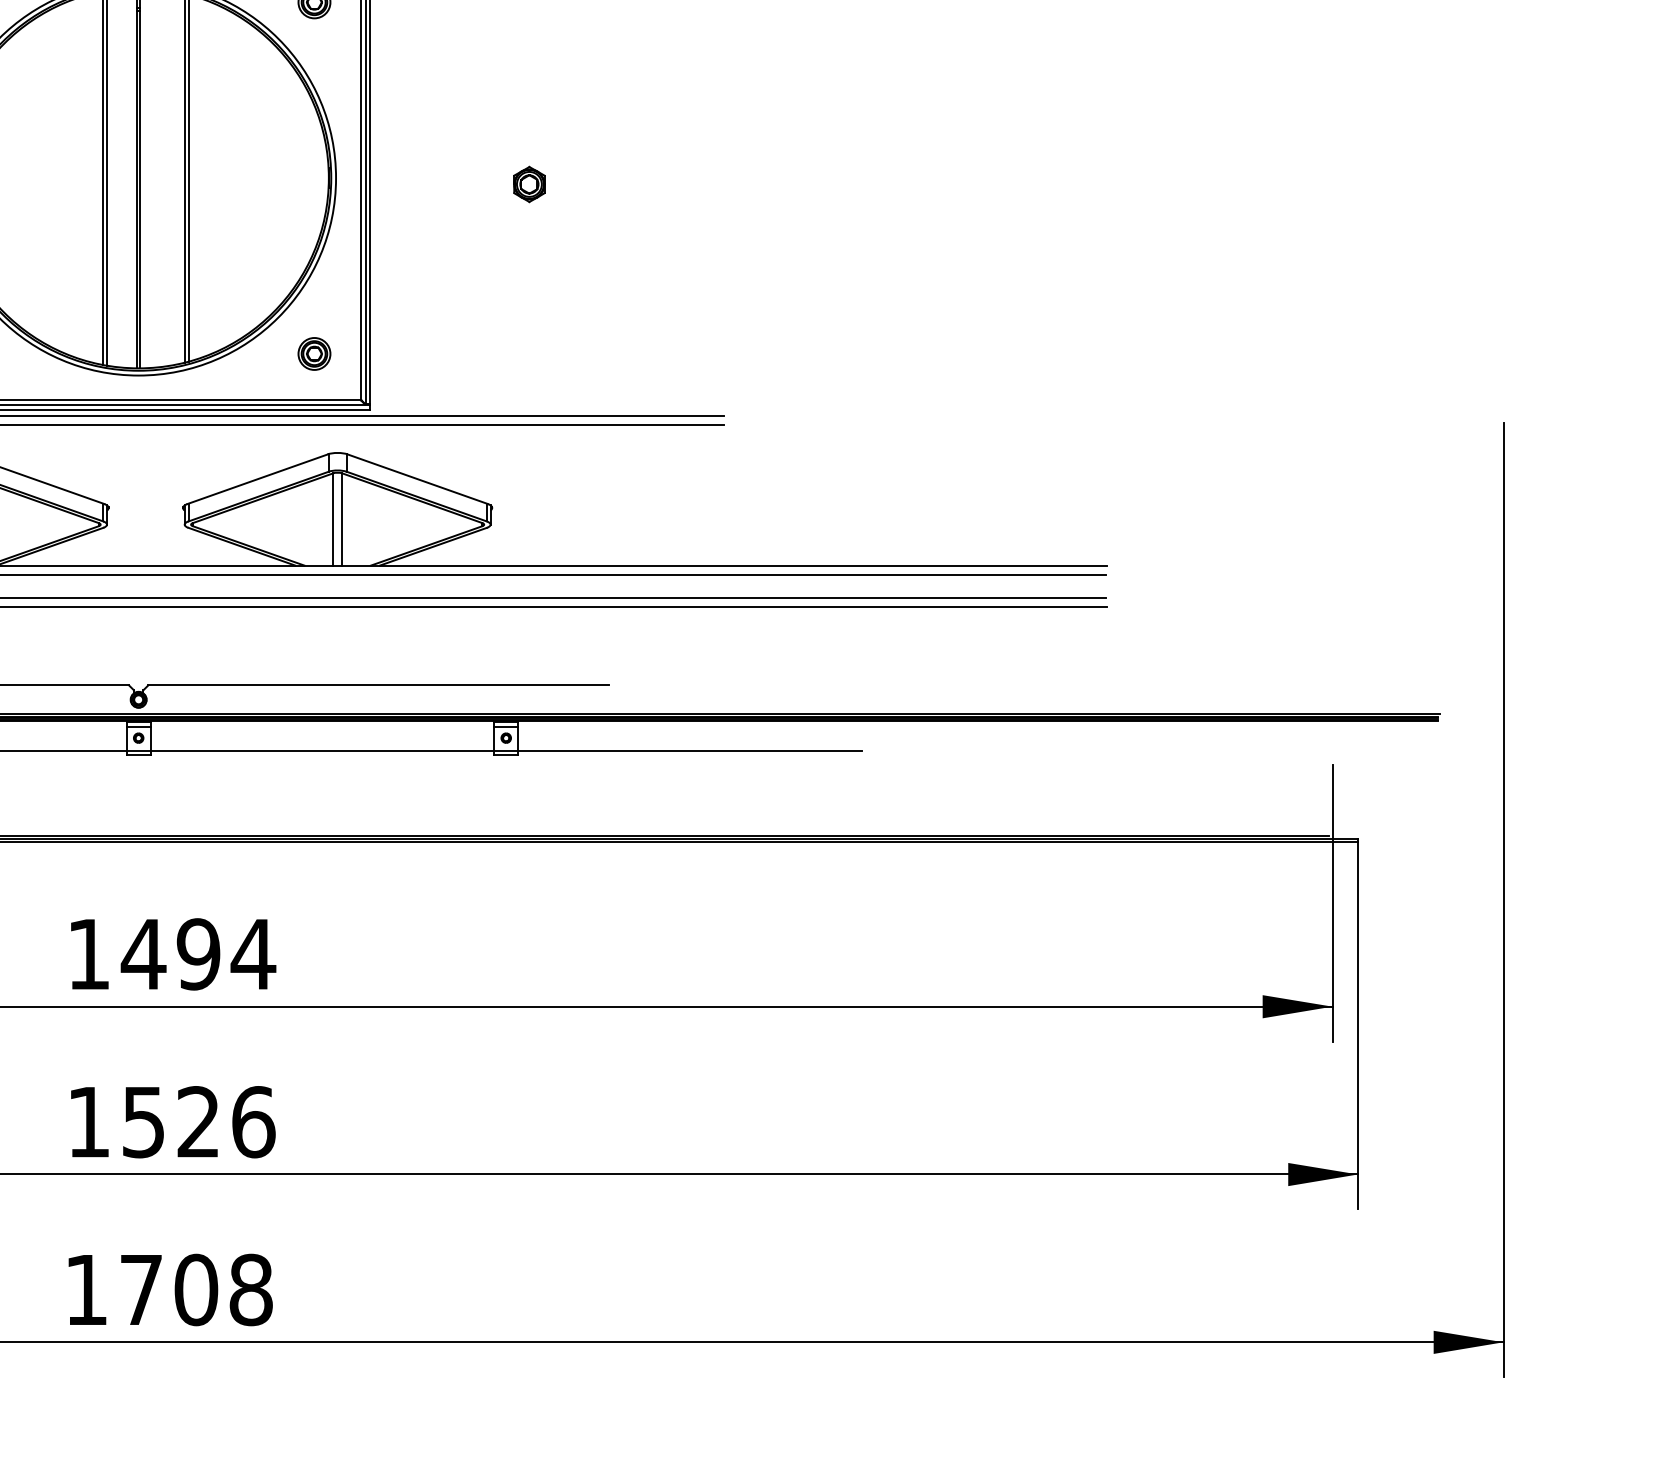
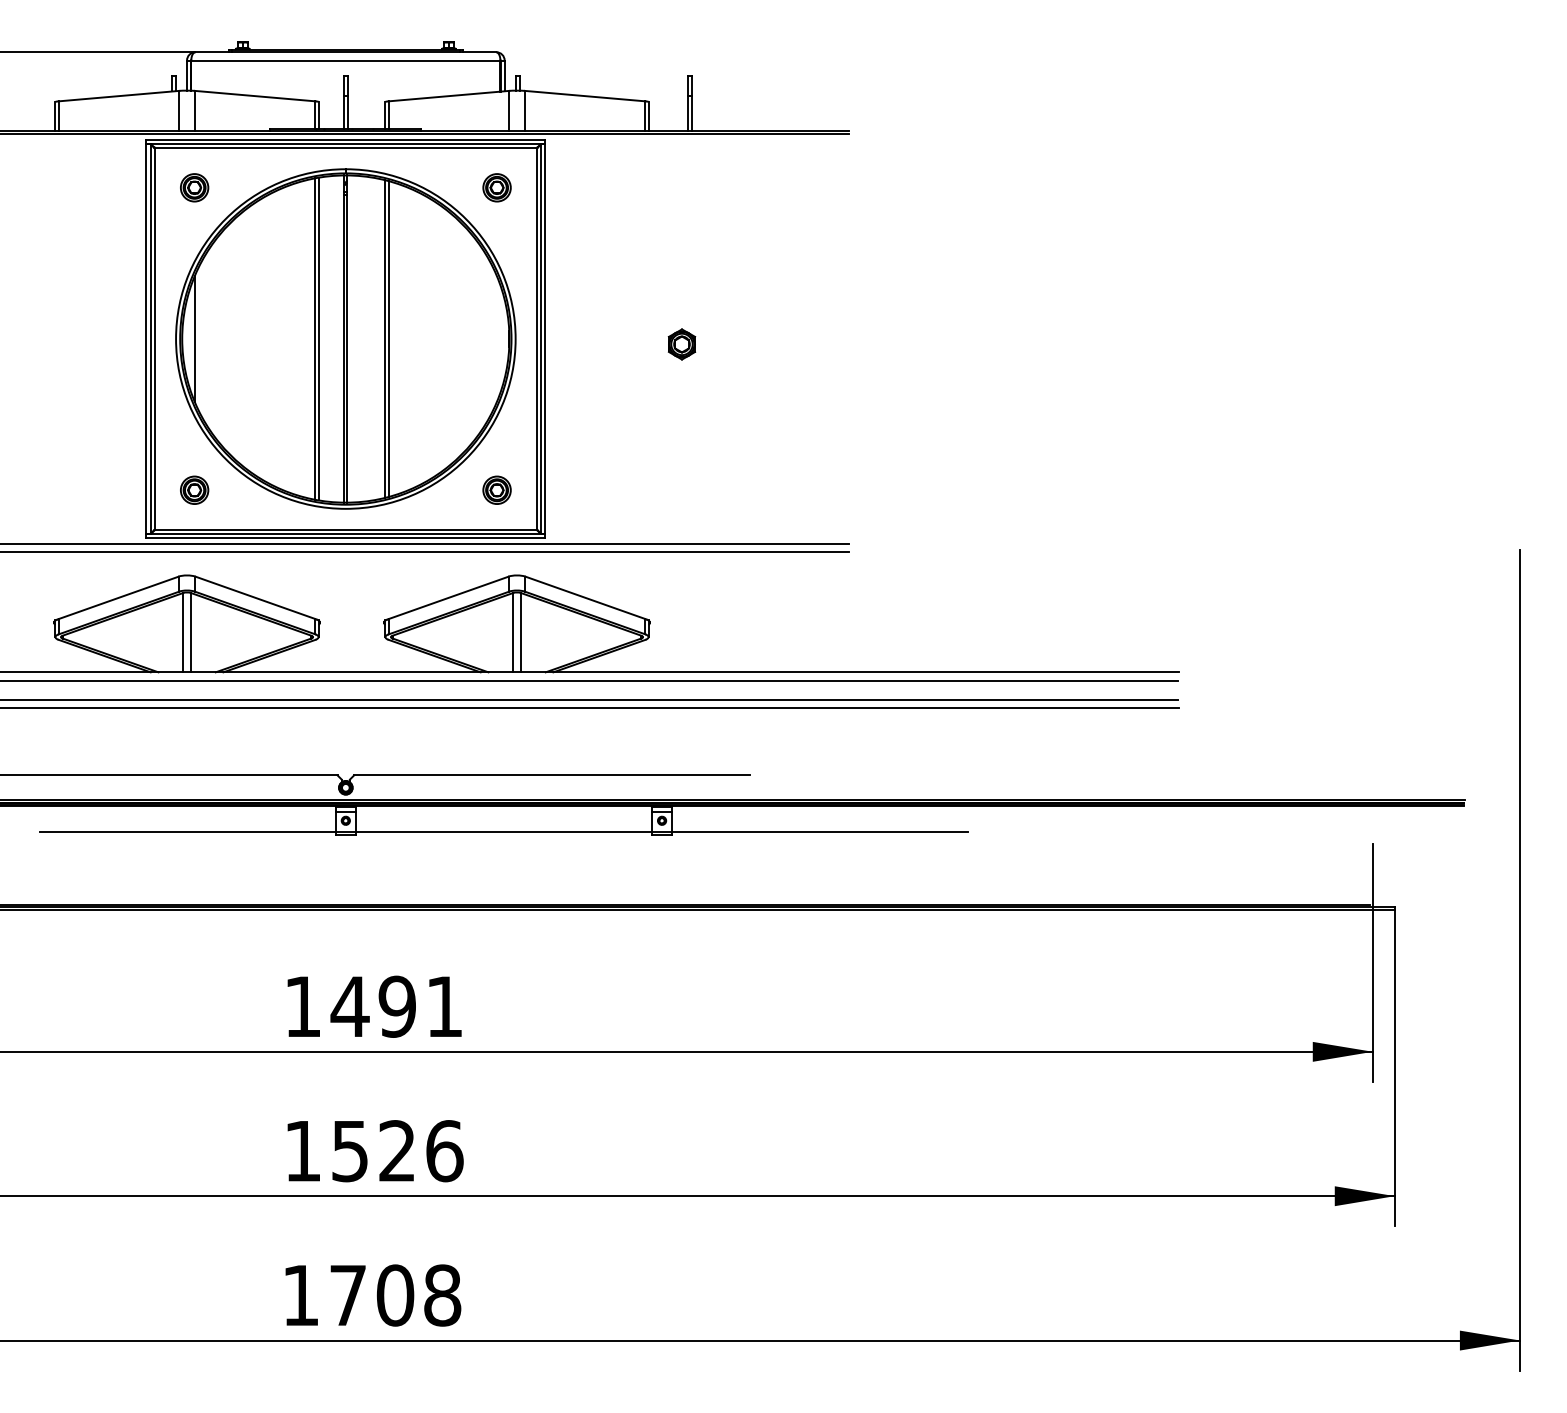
text: (253, 954) -> (444, 1006), 1494 -> 1491

